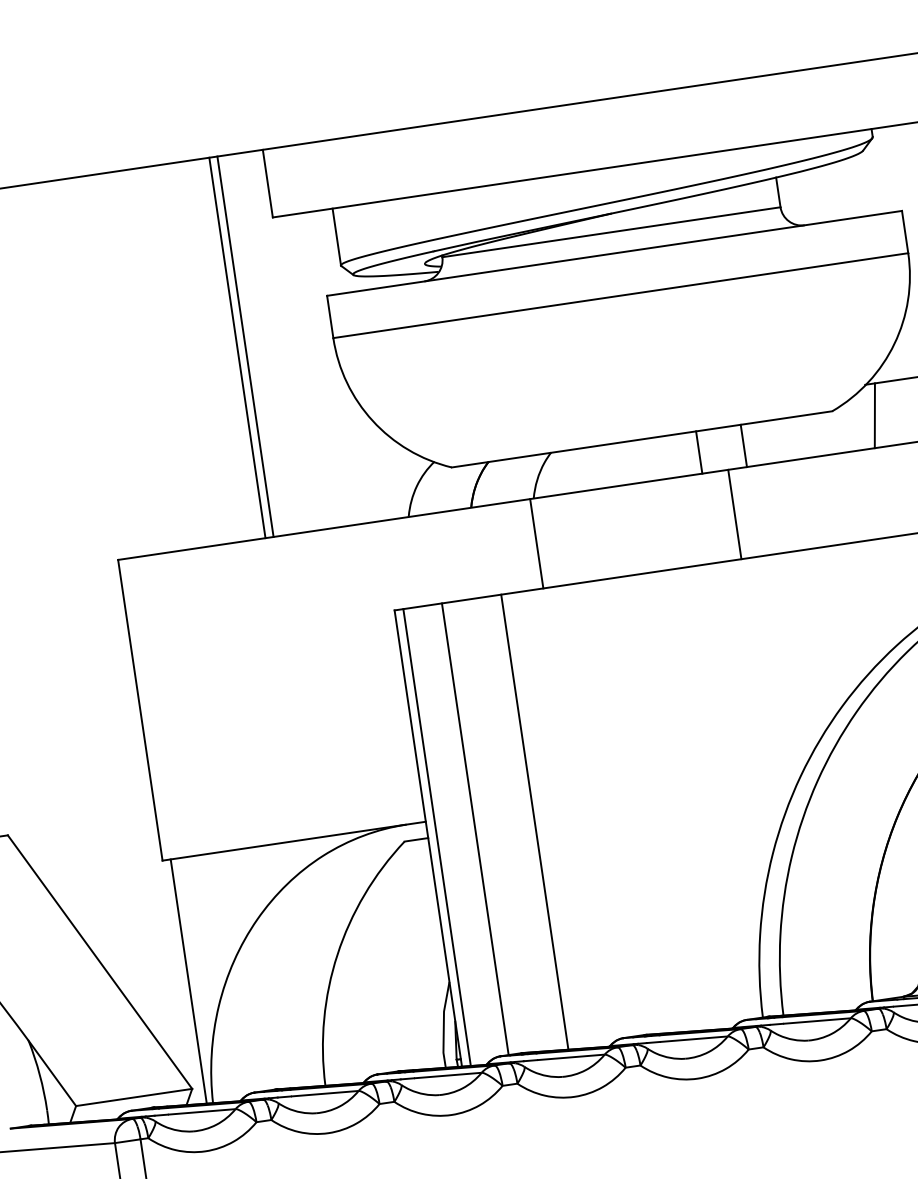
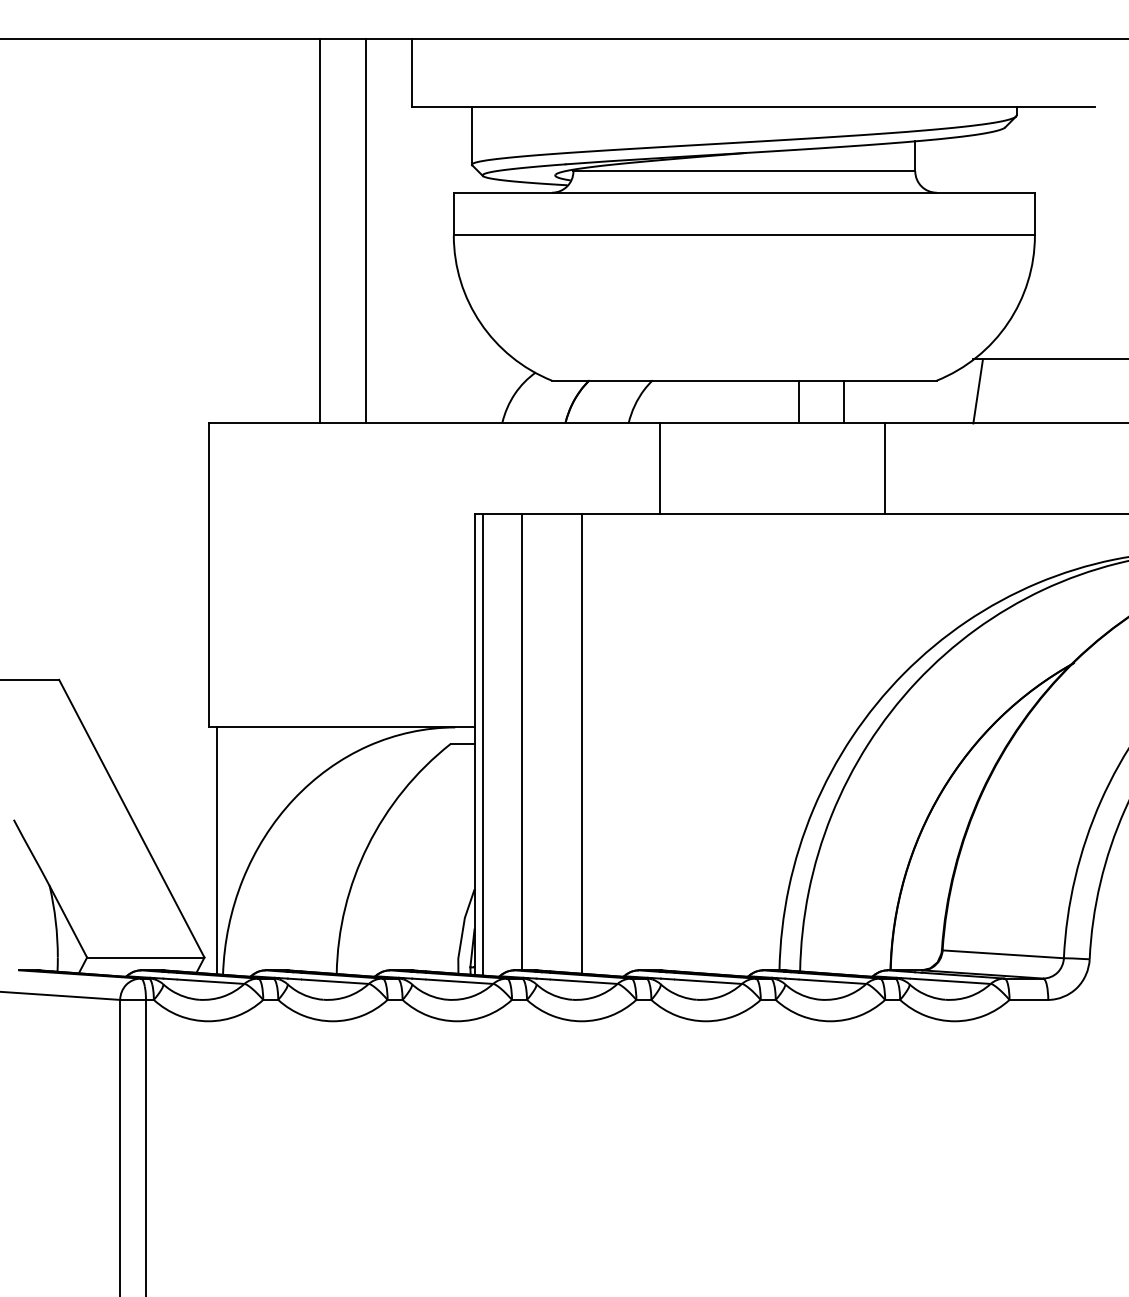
line: (237, 347) -> (320, 230), moved
line: (735, 514) -> (885, 468), moved
line: (536, 543) -> (659, 468), moved

